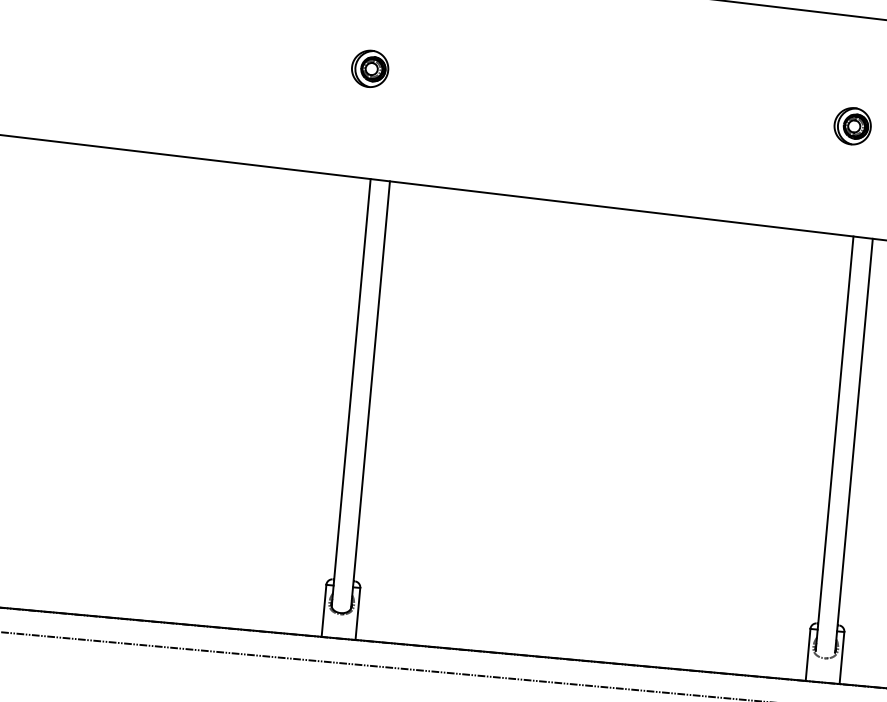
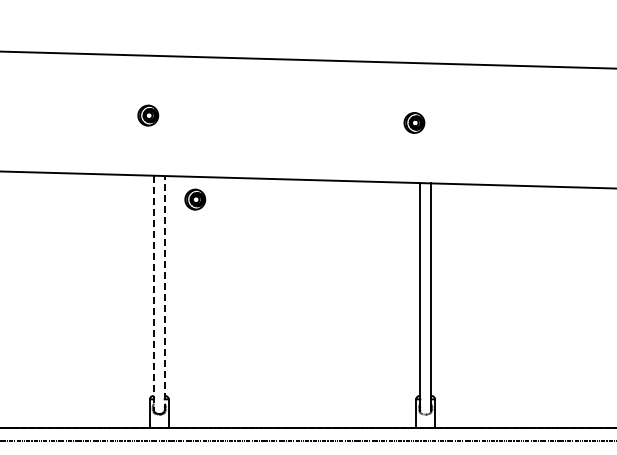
part: (442, 229) -> (195, 199), added
line: (352, 393) -> (154, 293), solid -> dashed
line: (370, 394) -> (164, 293), solid -> dashed

